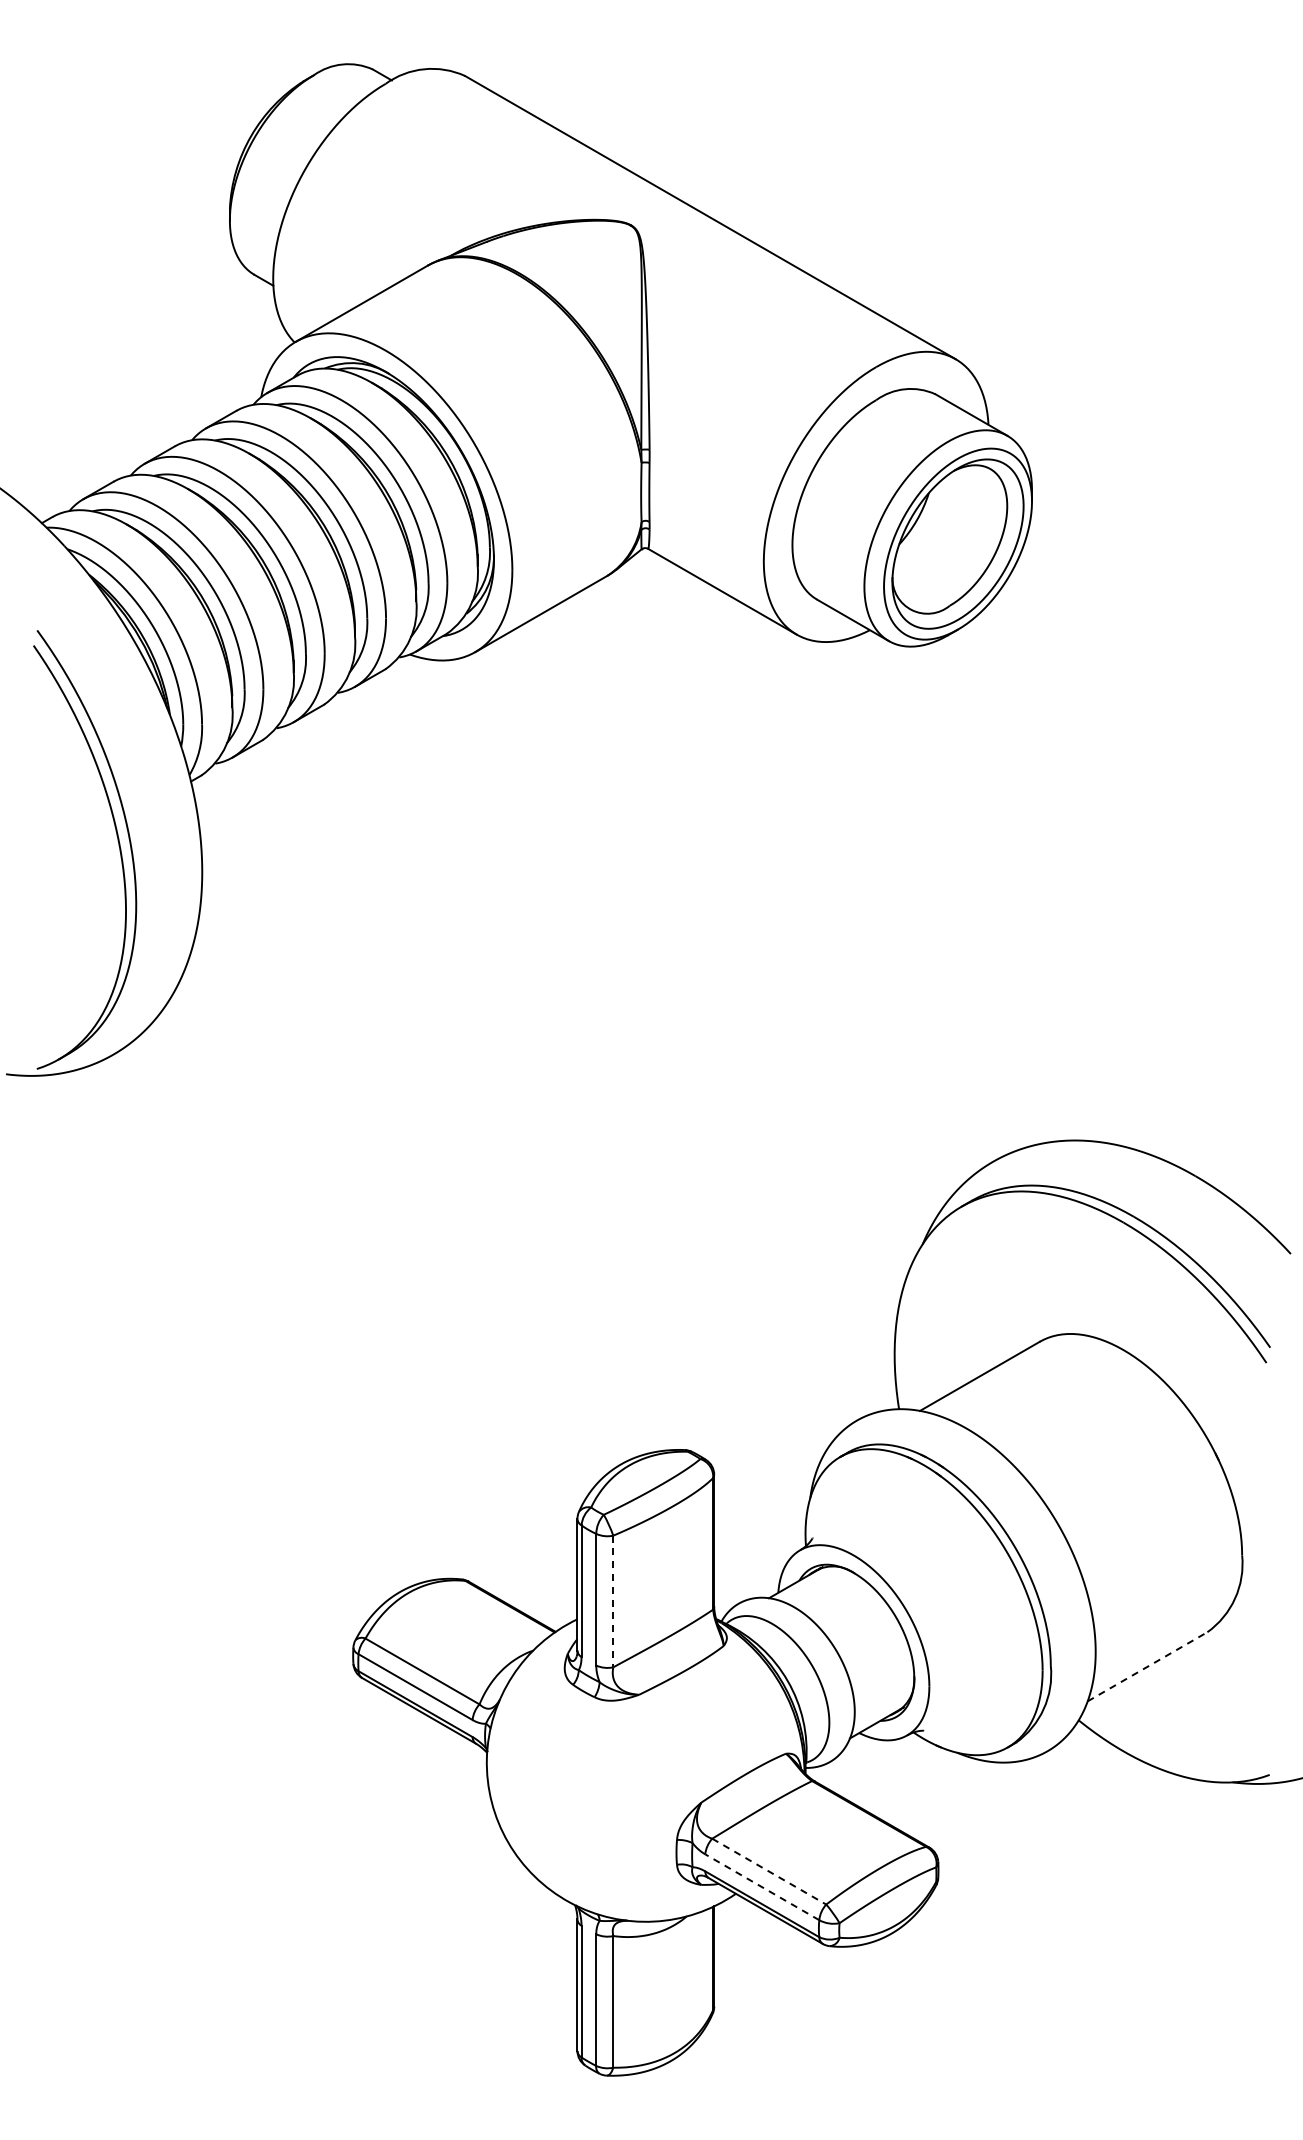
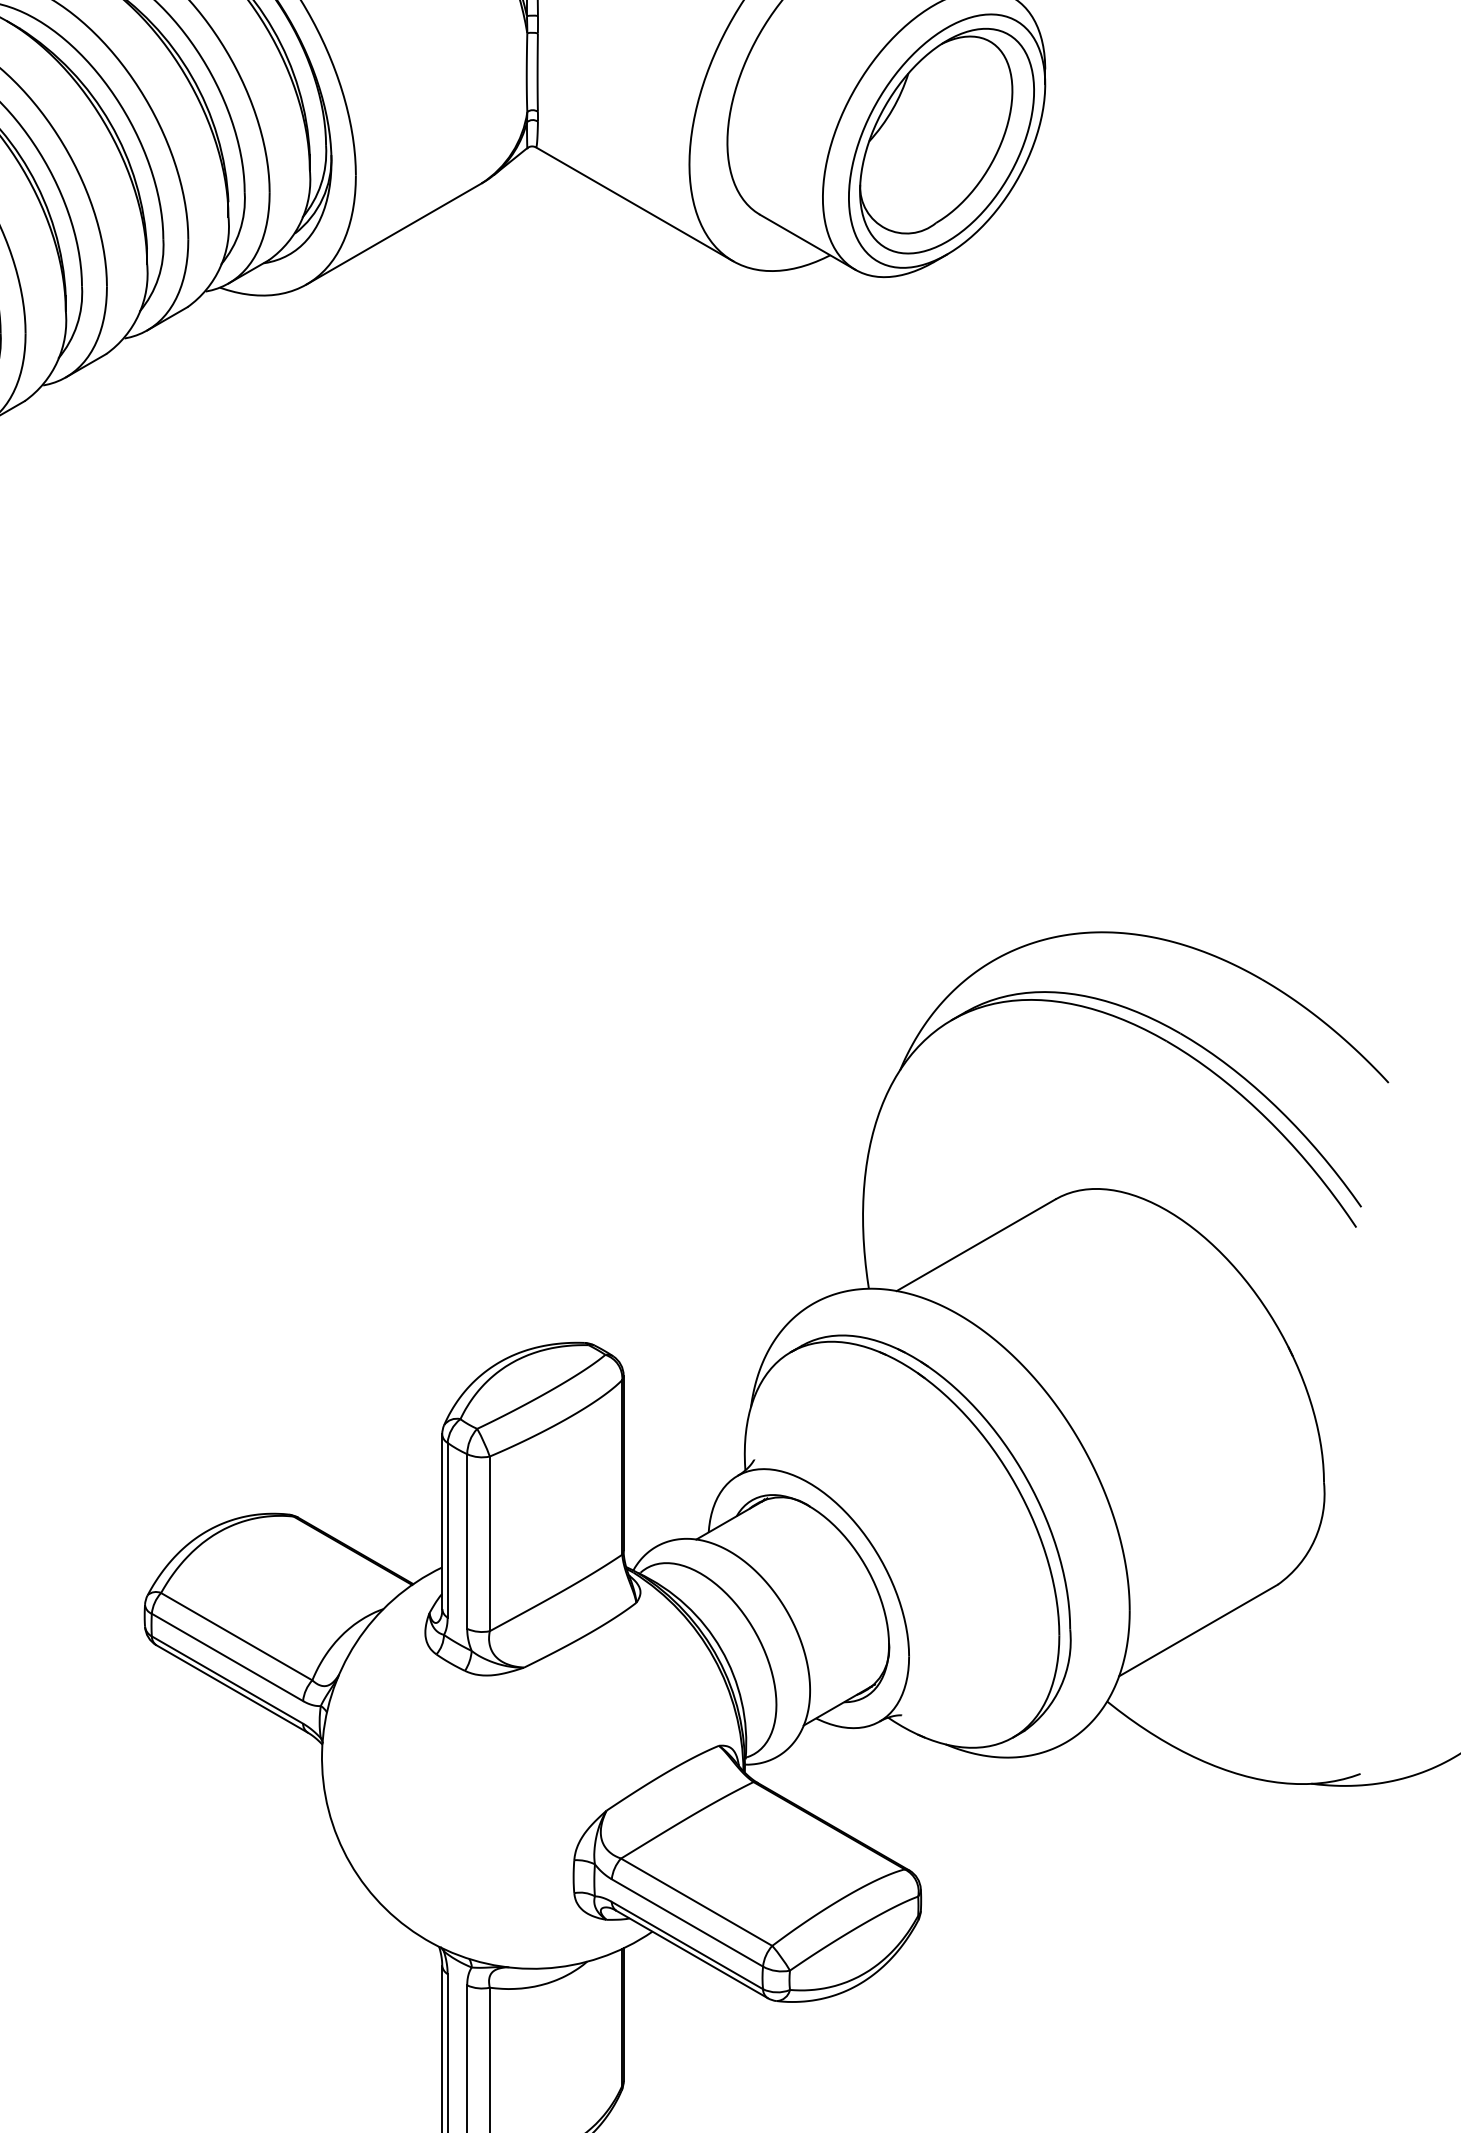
line: (613, 1601) -> (490, 1543), dashed -> solid
line: (1147, 1666) -> (1198, 1630), dashed -> solid
line: (769, 1871) -> (697, 1902), dashed -> solid
line: (762, 1887) -> (687, 1923), dashed -> solid

